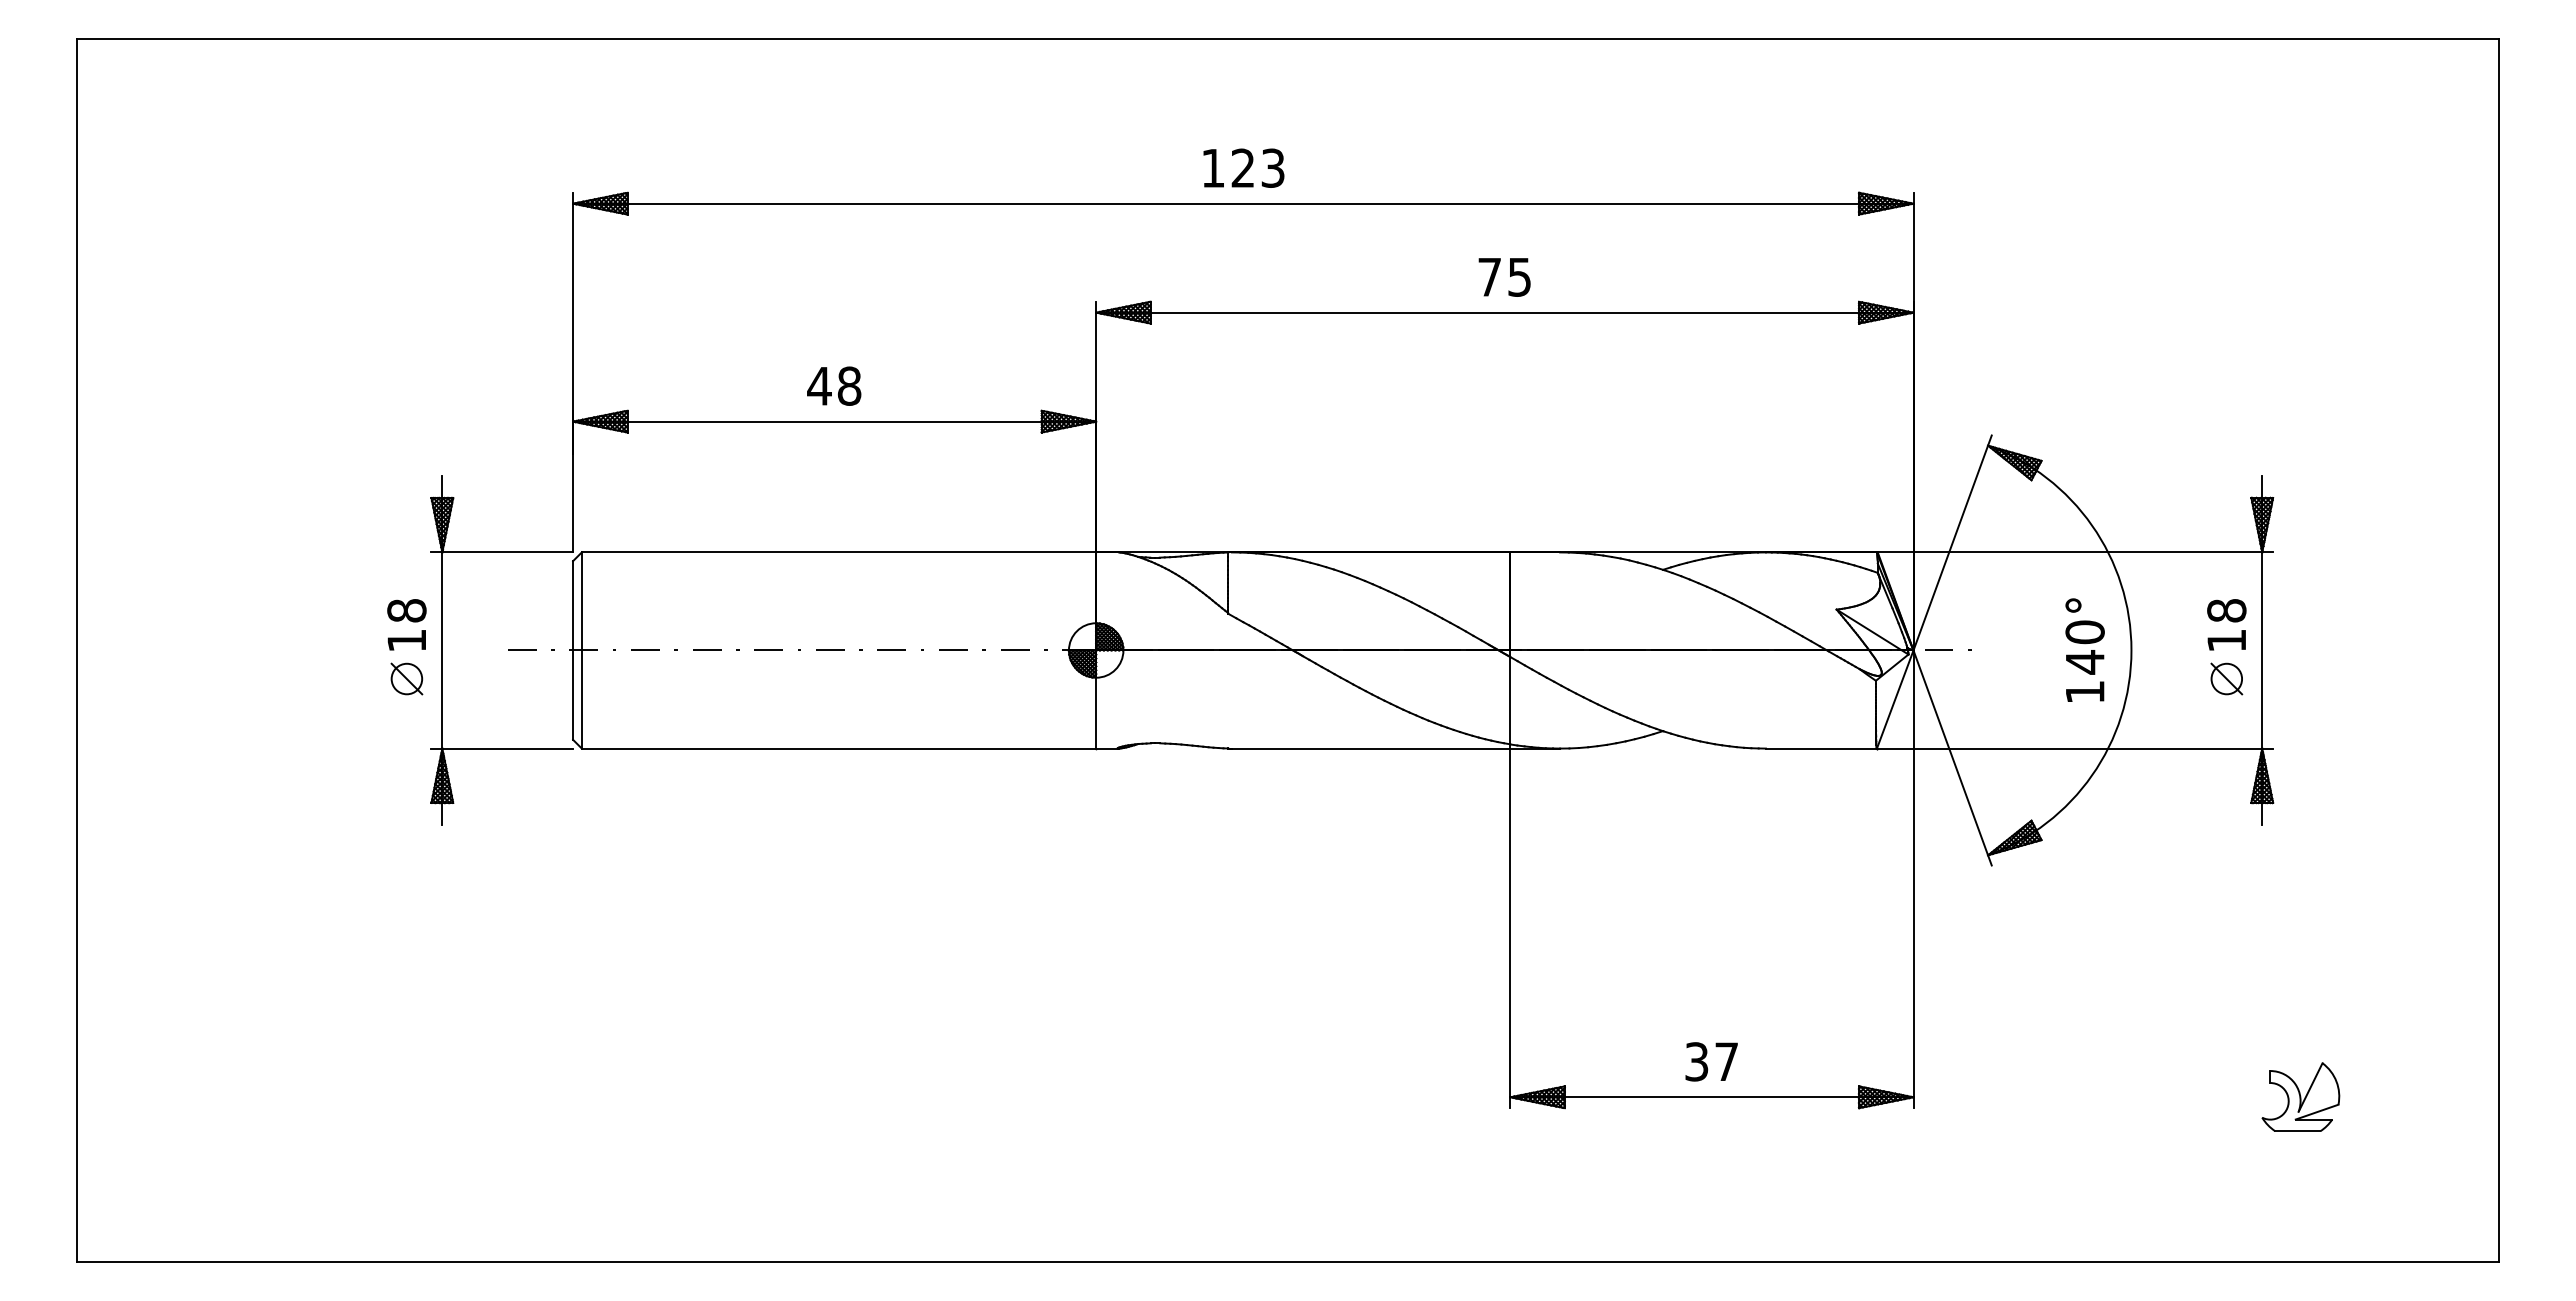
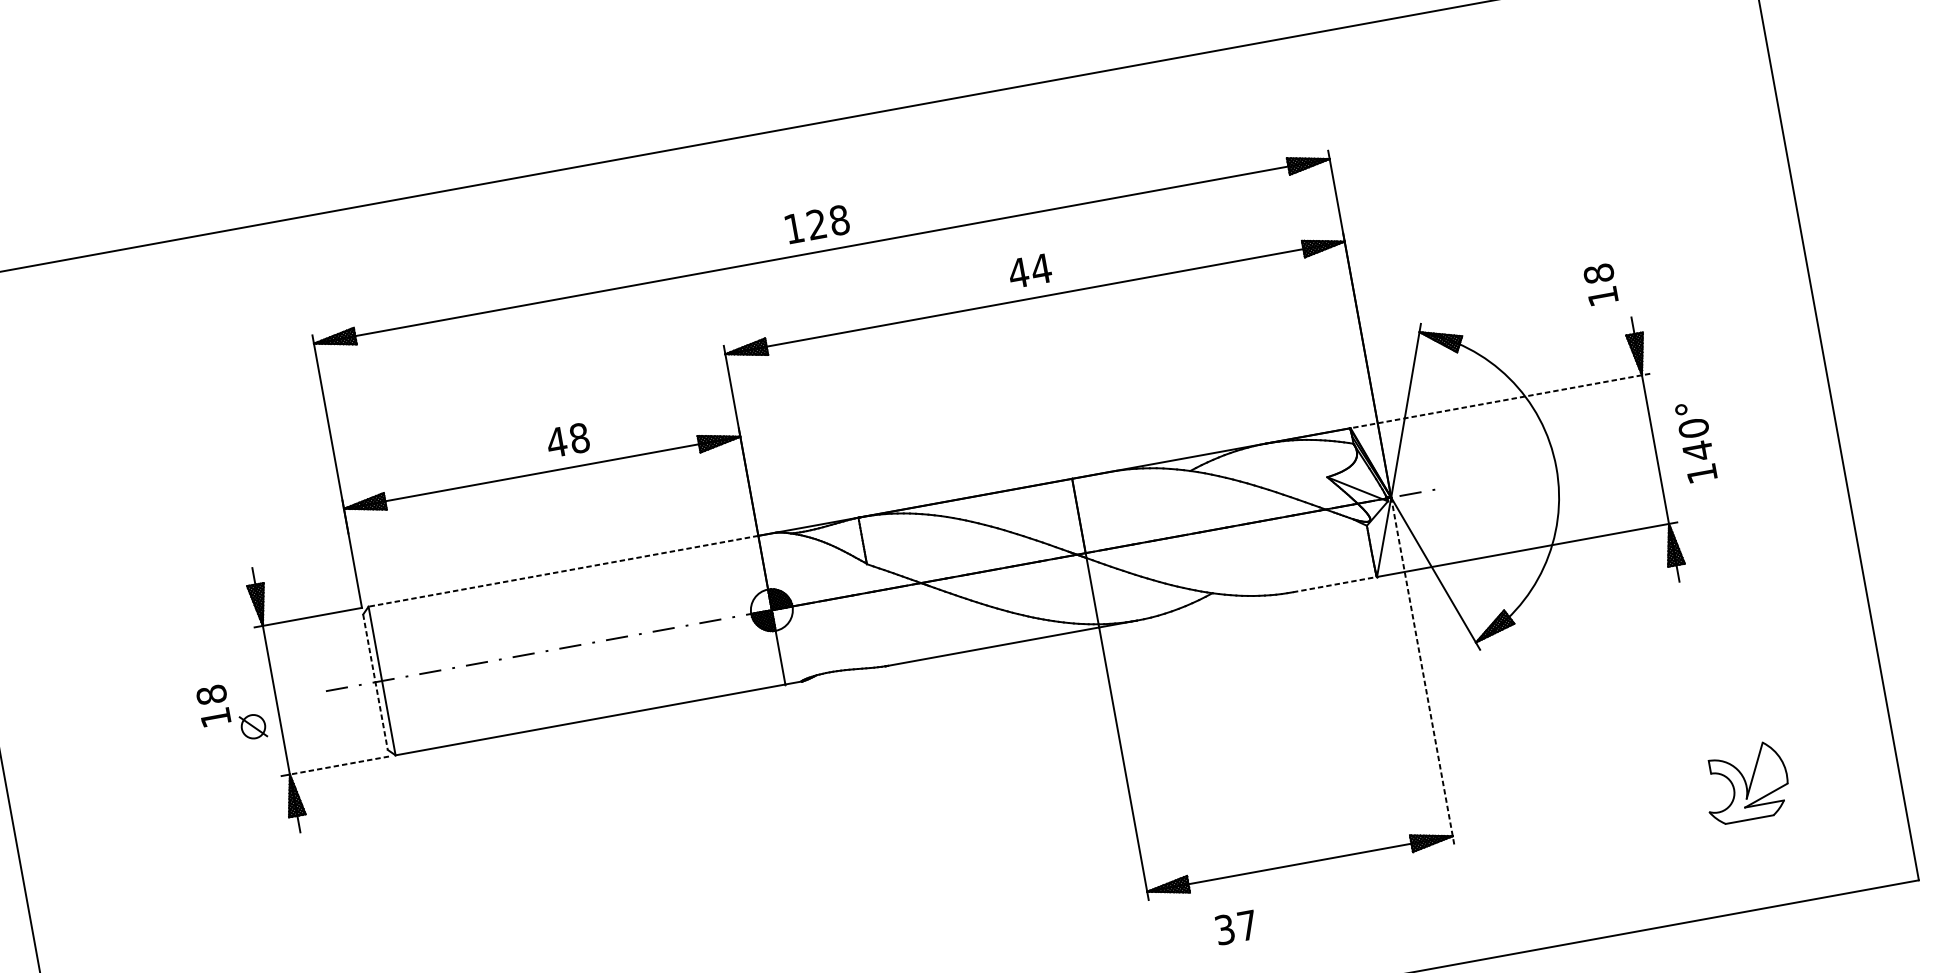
text: (1272, 167) -> (838, 219), 123 -> 128
text: (1504, 277) -> (1029, 271), 75 -> 44
text: (834, 385) -> (568, 439), moved
line: (838, 552) -> (563, 571), solid -> dashed
line: (2075, 552) -> (1500, 401), solid -> dashed
text: (406, 624) -> (213, 705), moved
text: (2226, 624) -> (1600, 284), moved
text: (2084, 649) -> (1695, 441), moved
line: (573, 650) -> (375, 682), solid -> dashed
part: (2226, 678) -> (1632, 475), removed
line: (507, 748) -> (339, 765), solid -> dashed
line: (1821, 748) -> (1335, 584), solid -> dashed
line: (1913, 879) -> (1422, 671), solid -> dashed
text: (1711, 1061) -> (1236, 927), moved
part: (2300, 1096) -> (1745, 782), size x1.4

